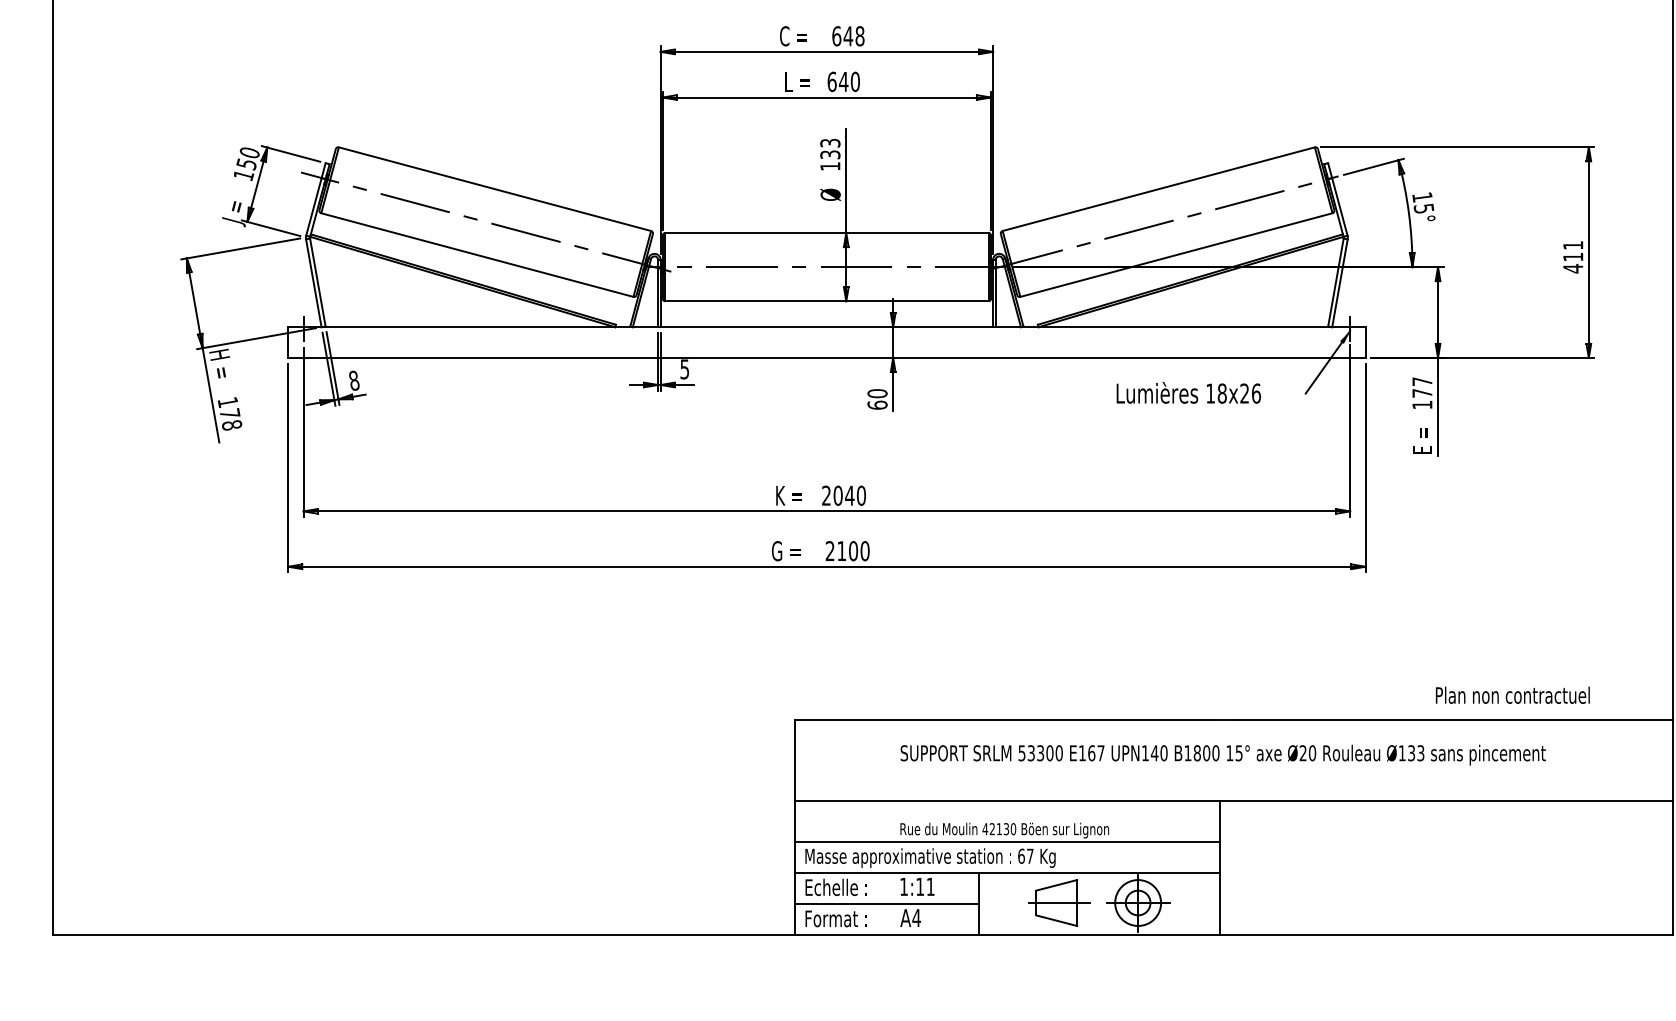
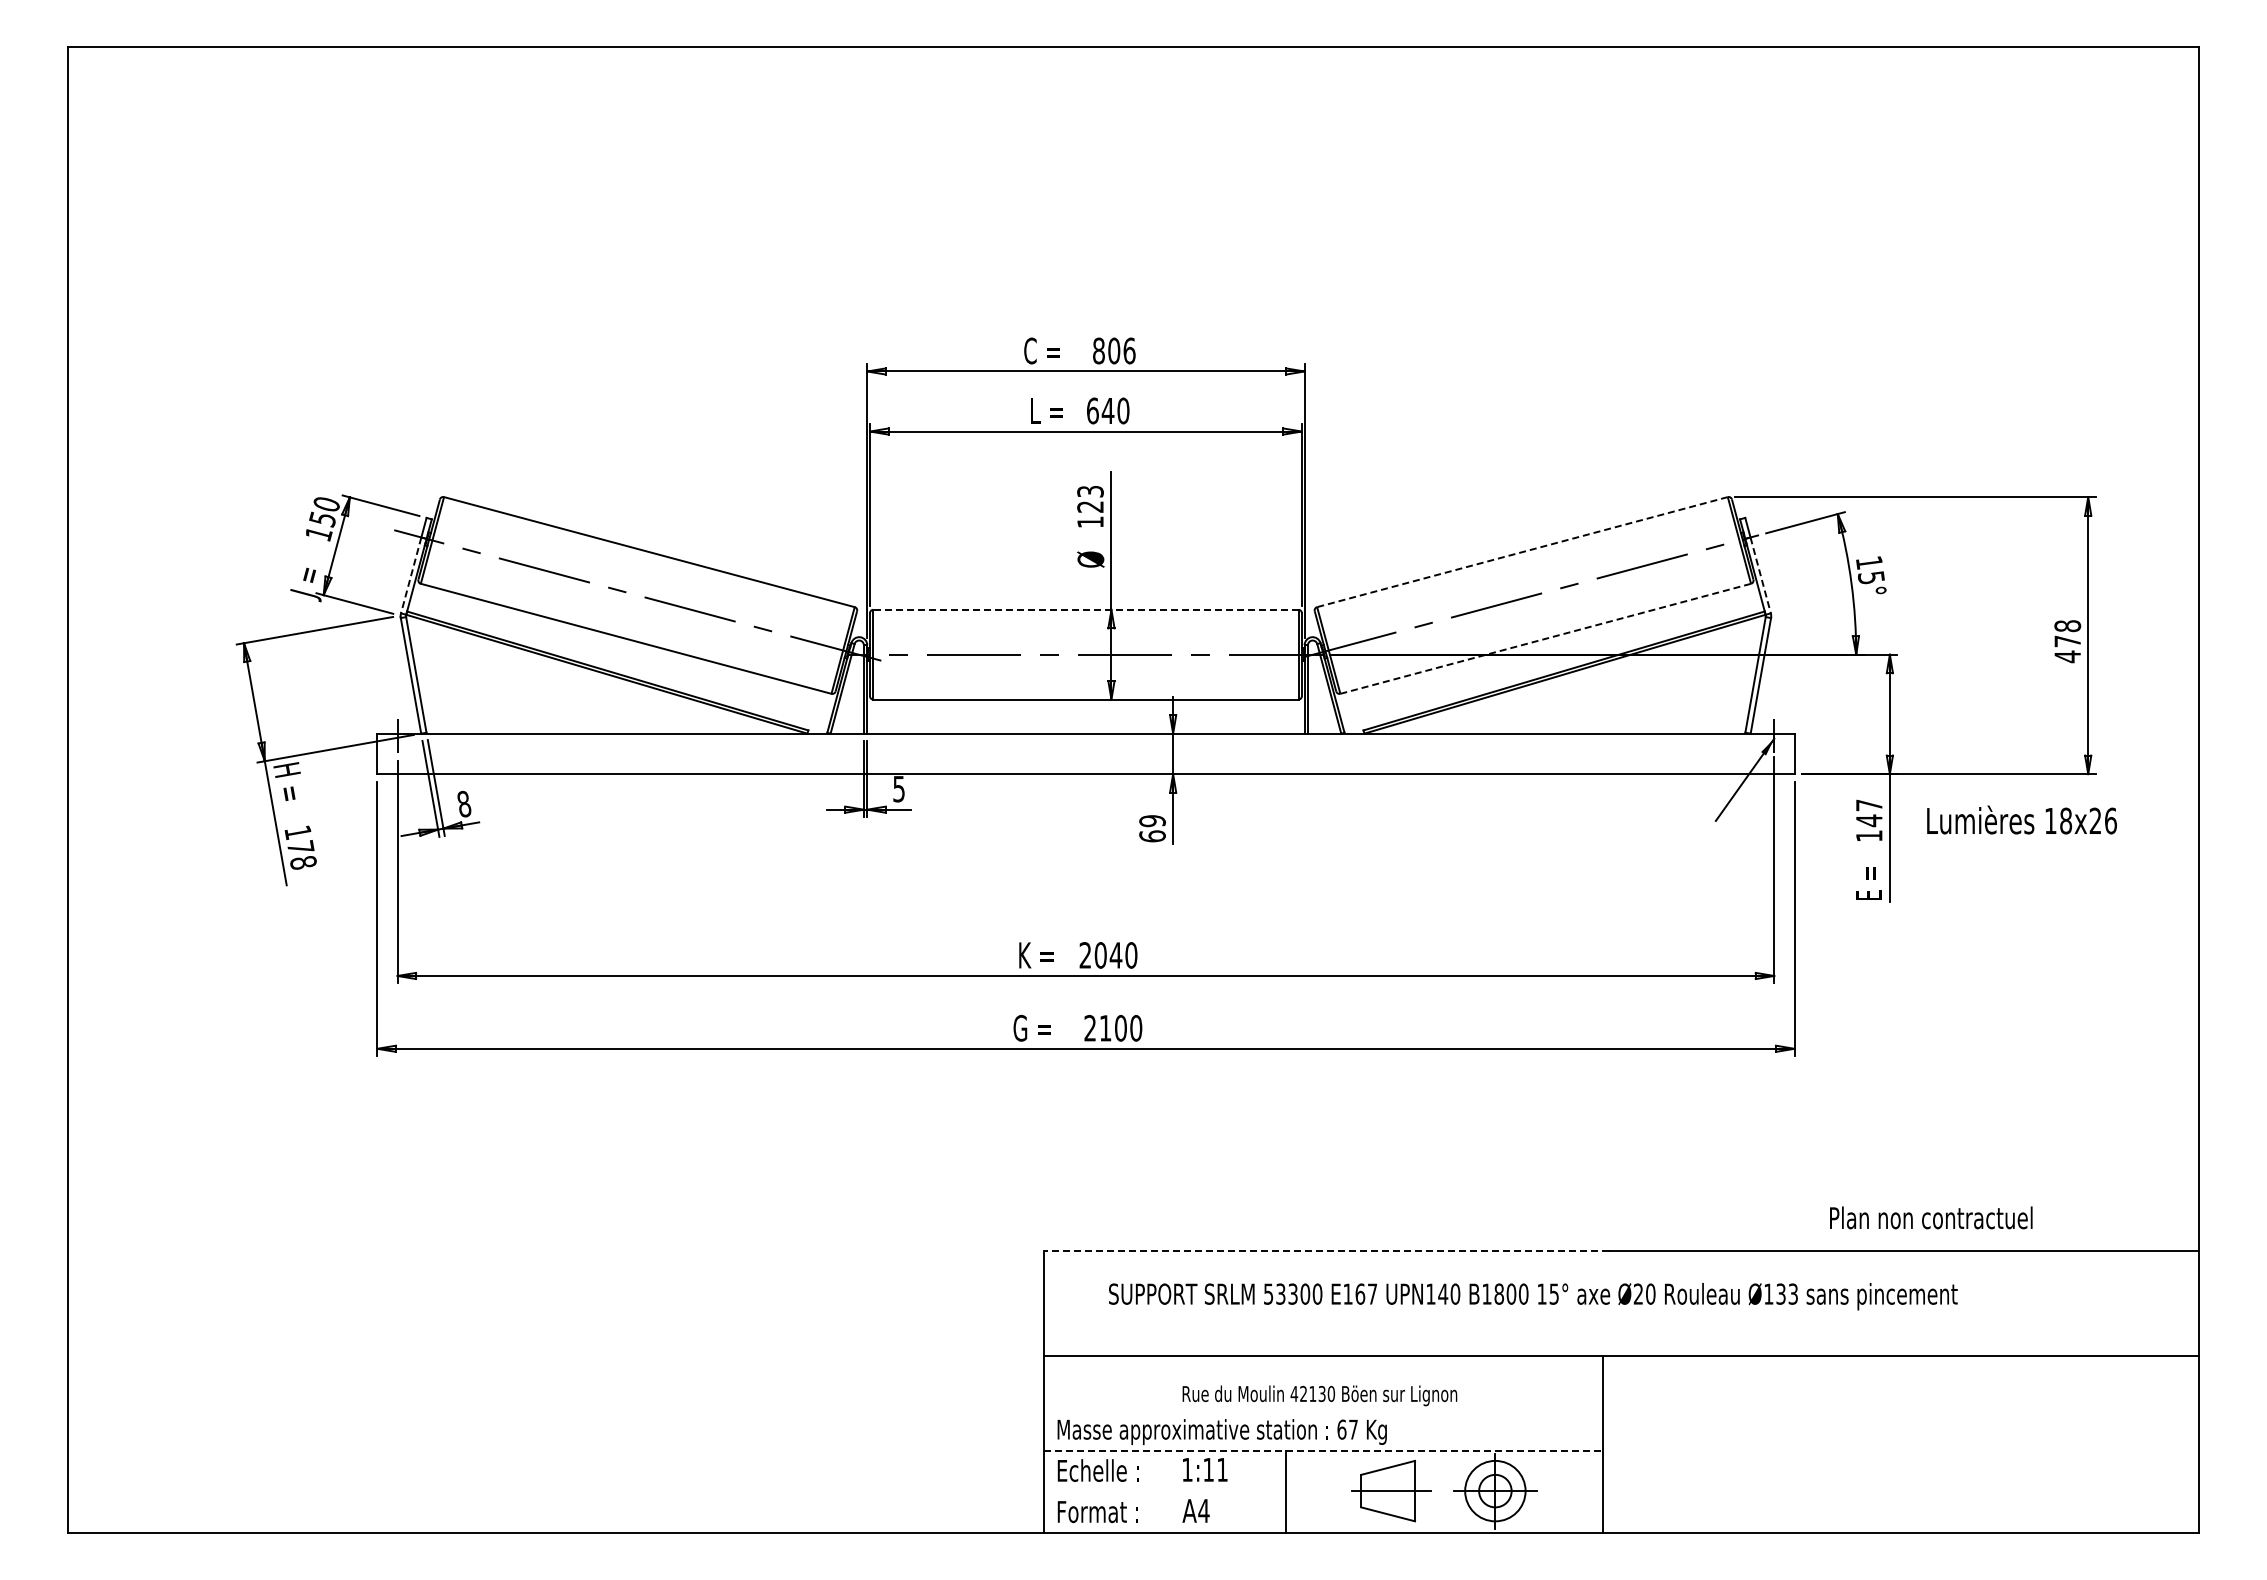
text: (848, 35) -> (1114, 350), 648 -> 806
text: (830, 154) -> (1090, 506), 133 -> 123
line: (1158, 189) -> (1522, 552), solid -> dashed
line: (314, 206) -> (411, 575), solid -> dashed
line: (1339, 206) -> (1760, 575), solid -> dashed
line: (826, 232) -> (1085, 609), solid -> dashed
text: (1573, 251) -> (2067, 633), 411 -> 478
line: (1176, 254) -> (1545, 638), solid -> dashed
text: (1188, 392) -> (2021, 819), moved
text: (877, 393) -> (1152, 821), 60 -> 69
text: (1422, 393) -> (1869, 820), 177 -> 147
text: (1513, 695) -> (1931, 1217), moved
line: (1009, 720) -> (1325, 1250), solid -> dashed
text: (1223, 755) -> (1533, 1296), moved
line: (1006, 841) -> (1322, 1410), removed
line: (1007, 872) -> (1323, 1451), solid -> dashed
line: (886, 904) -> (1164, 1492), removed

